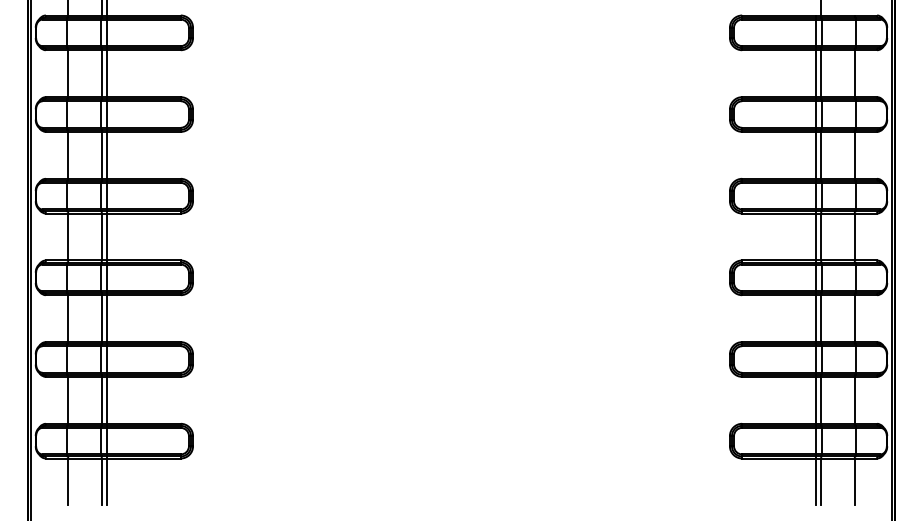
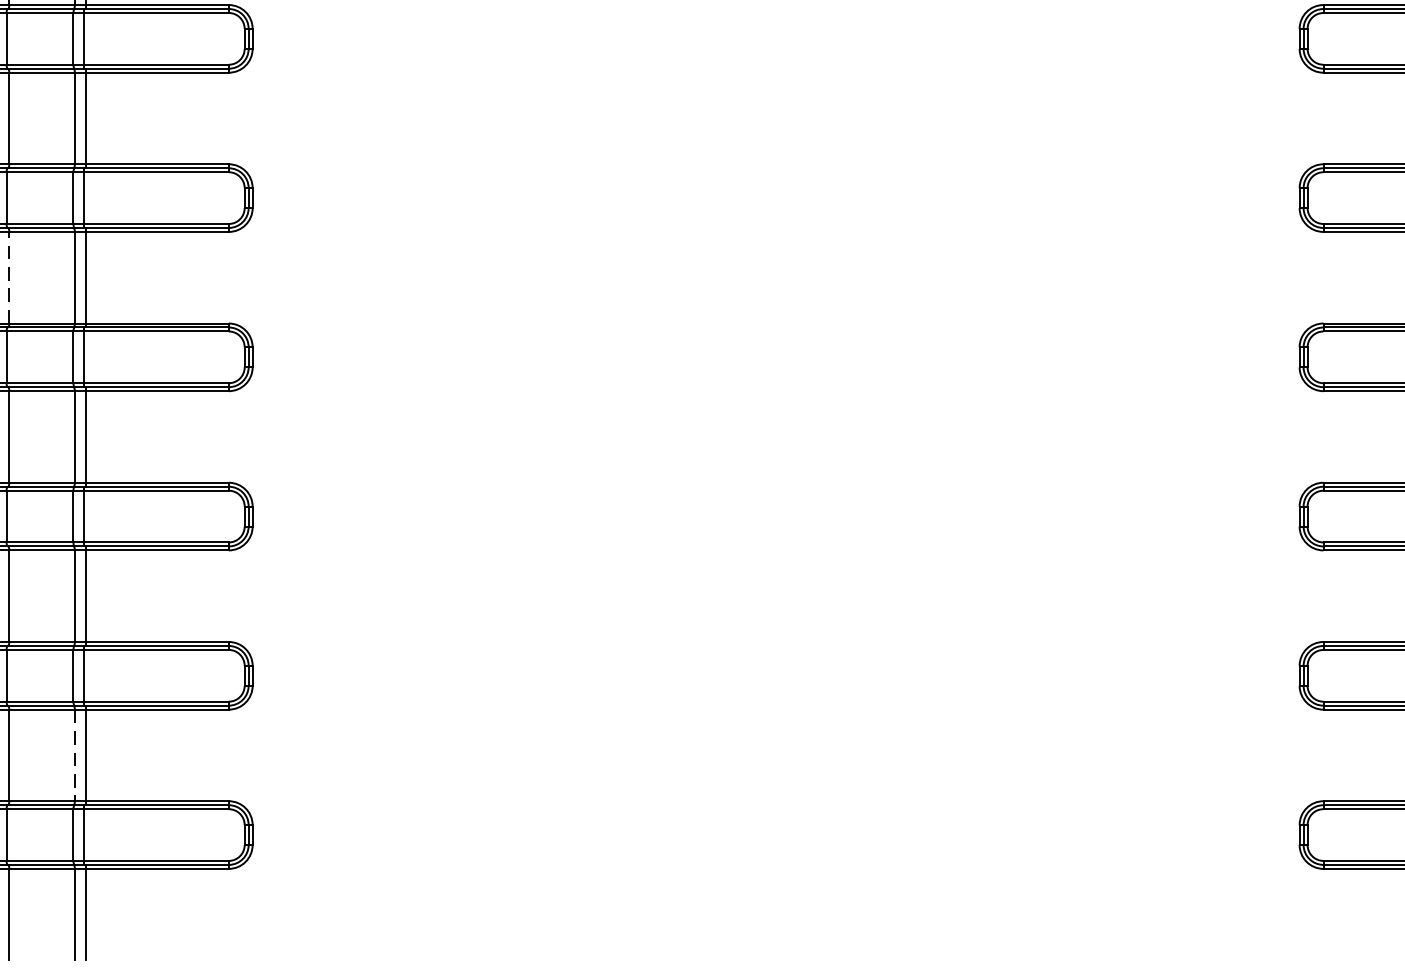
line: (68, 154) -> (9, 276), solid -> dashed
line: (101, 400) -> (74, 755), solid -> dashed

